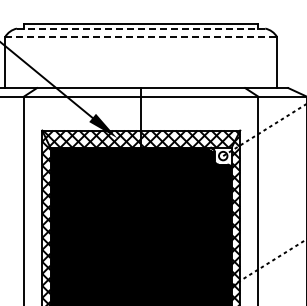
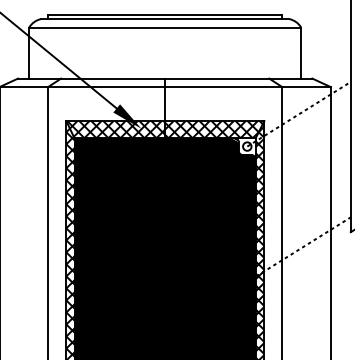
line: (141, 28) -> (165, 19), dashed -> solid
line: (141, 36) -> (165, 27), dashed -> solid

